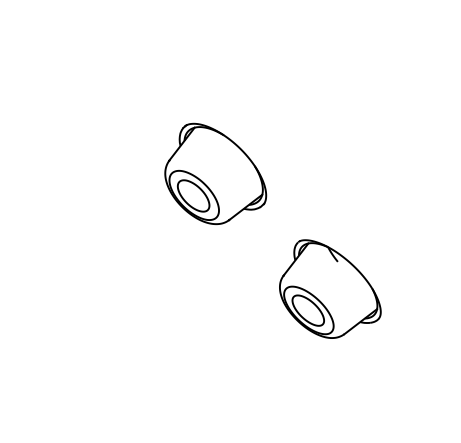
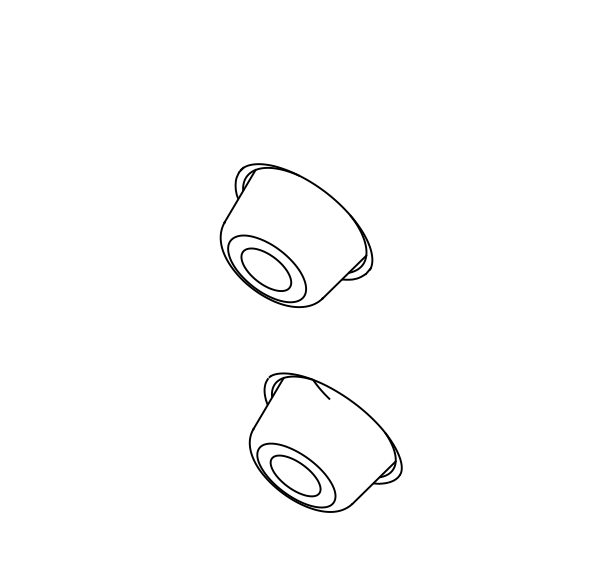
part: (330, 288) -> (323, 439), moved

